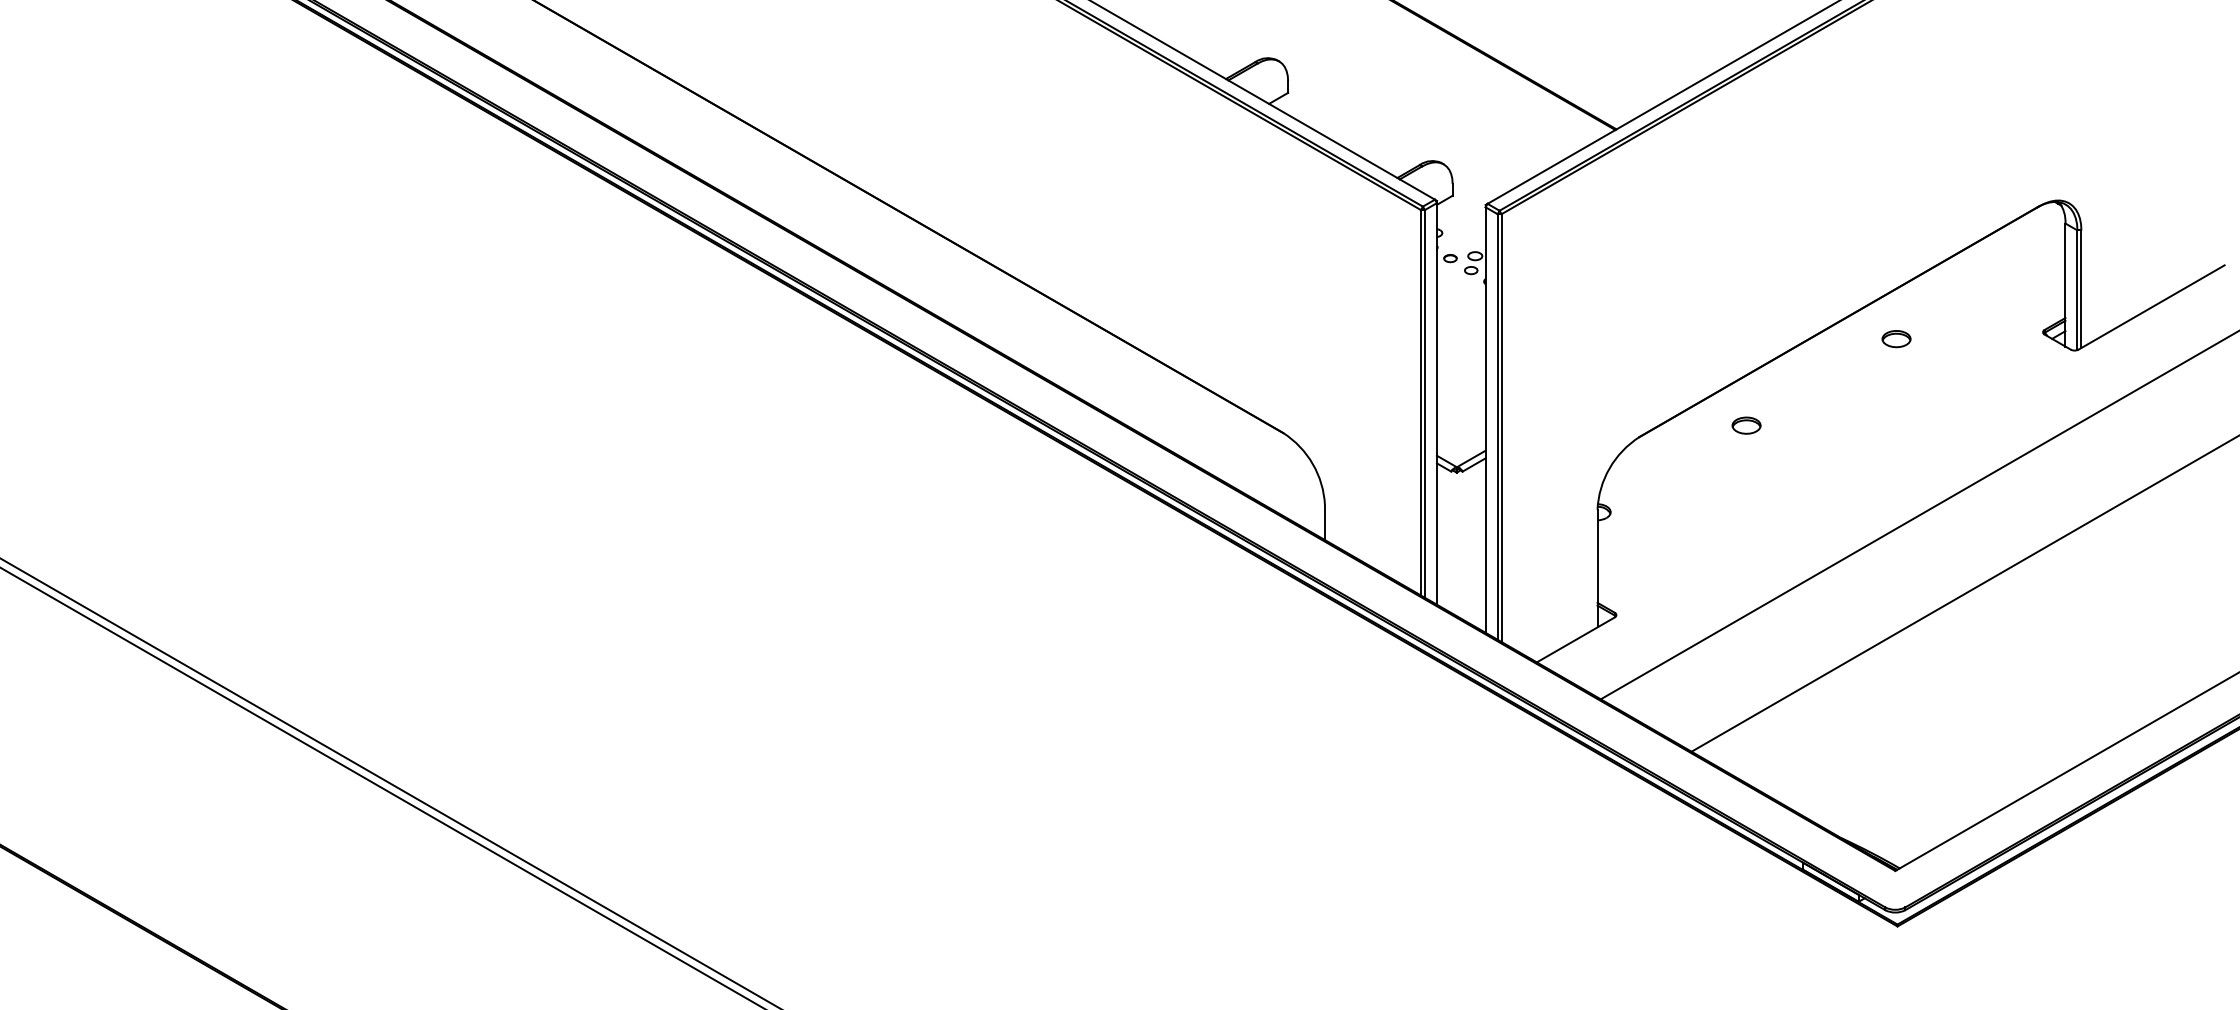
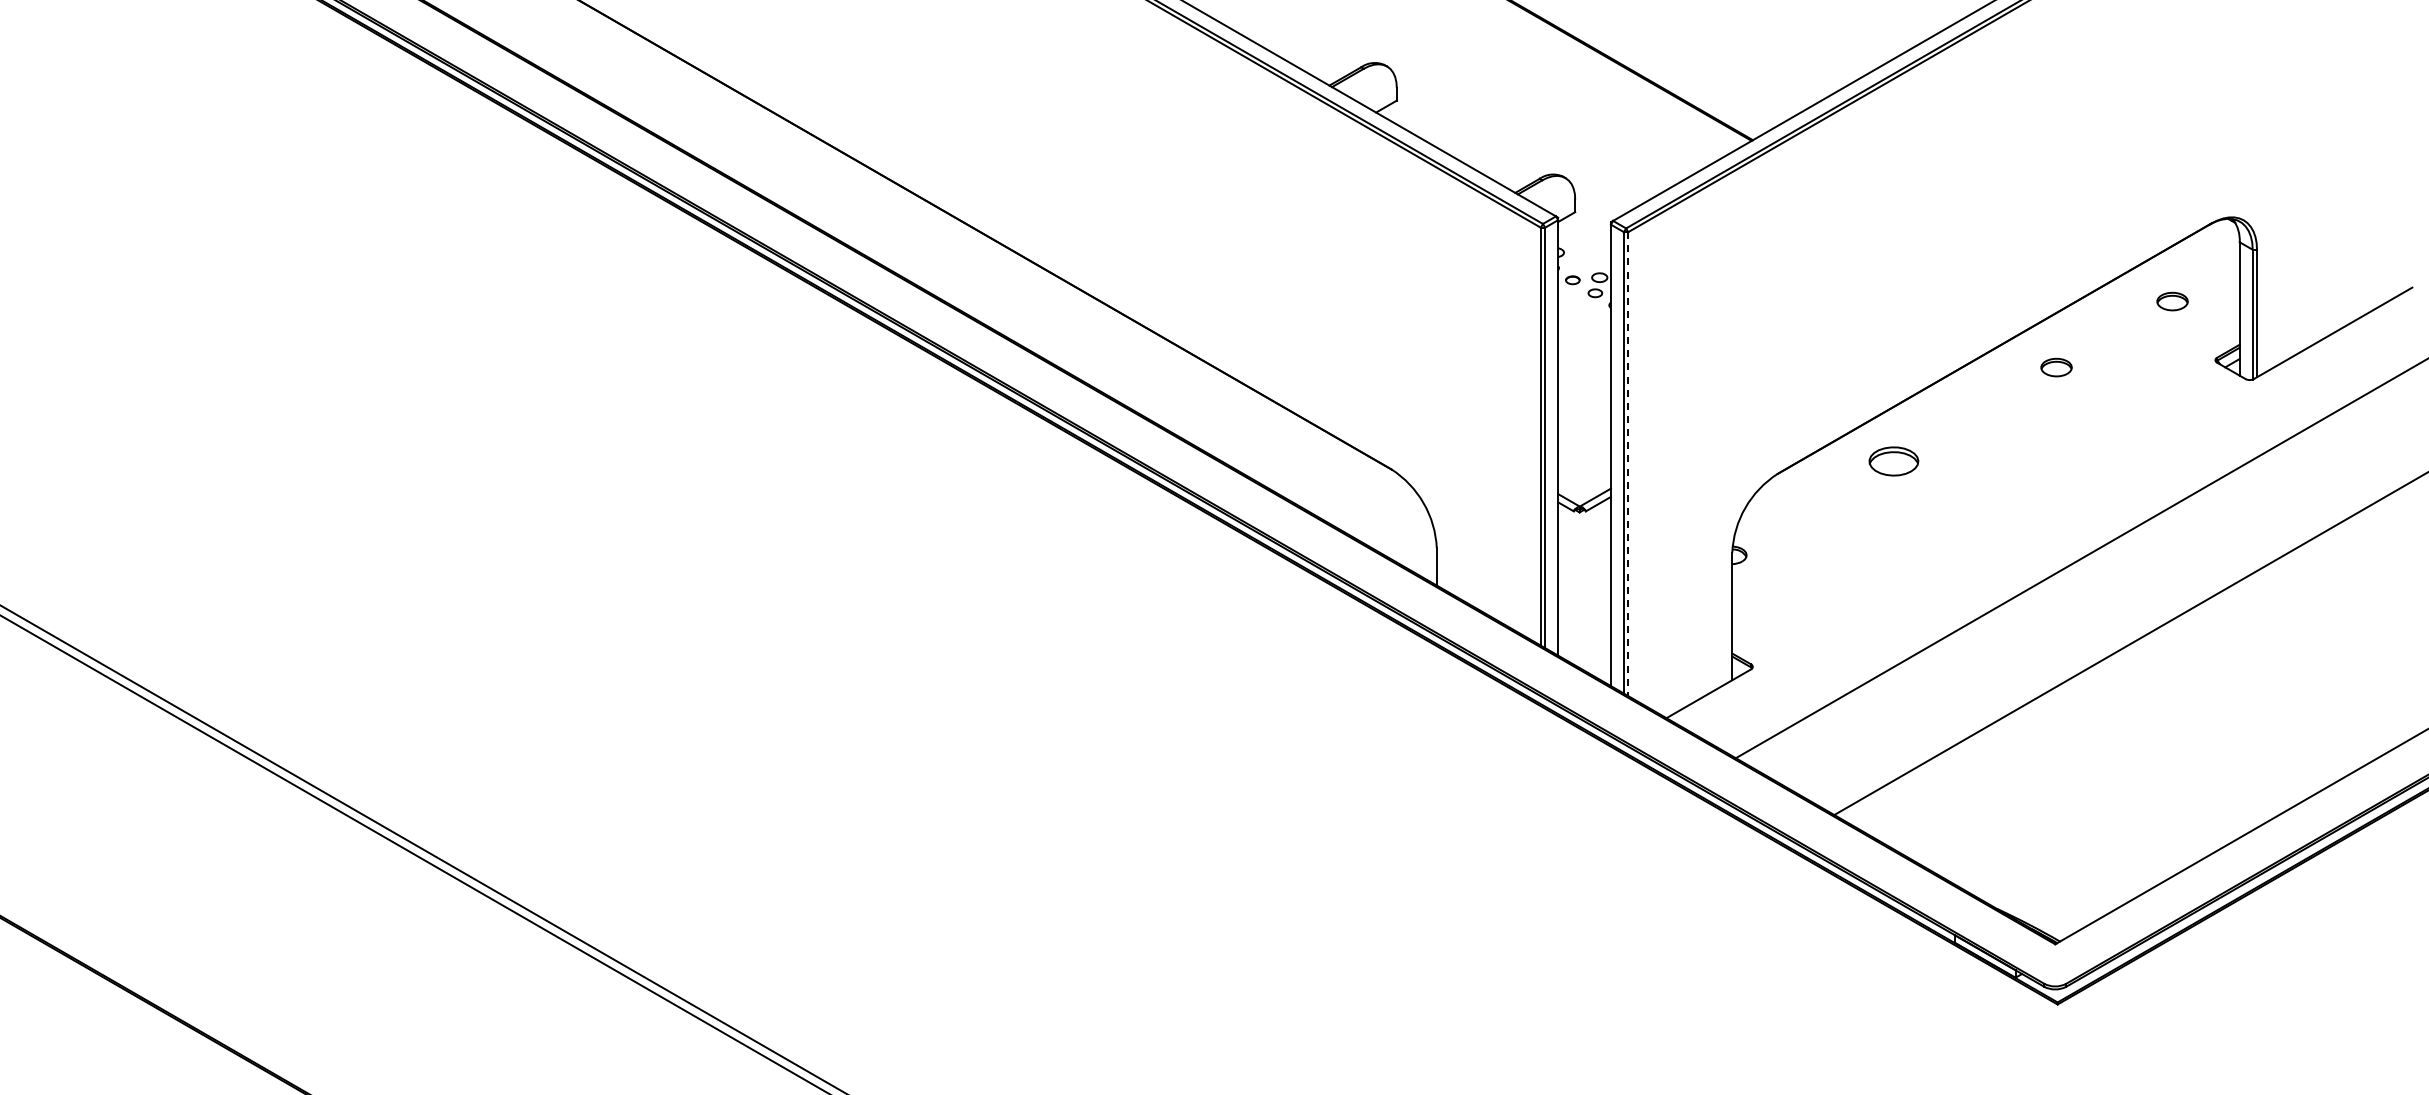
part: (2003, 278) -> (2172, 301), added
part: (1746, 425) -> (1893, 461), size x1.6
line: (1501, 428) -> (1628, 464), solid -> dashed

